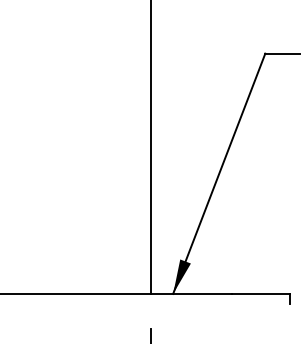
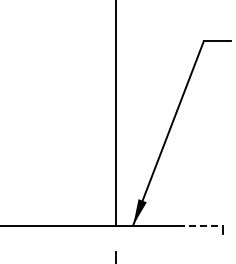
line: (262, 293) -> (201, 225), solid -> dashed

